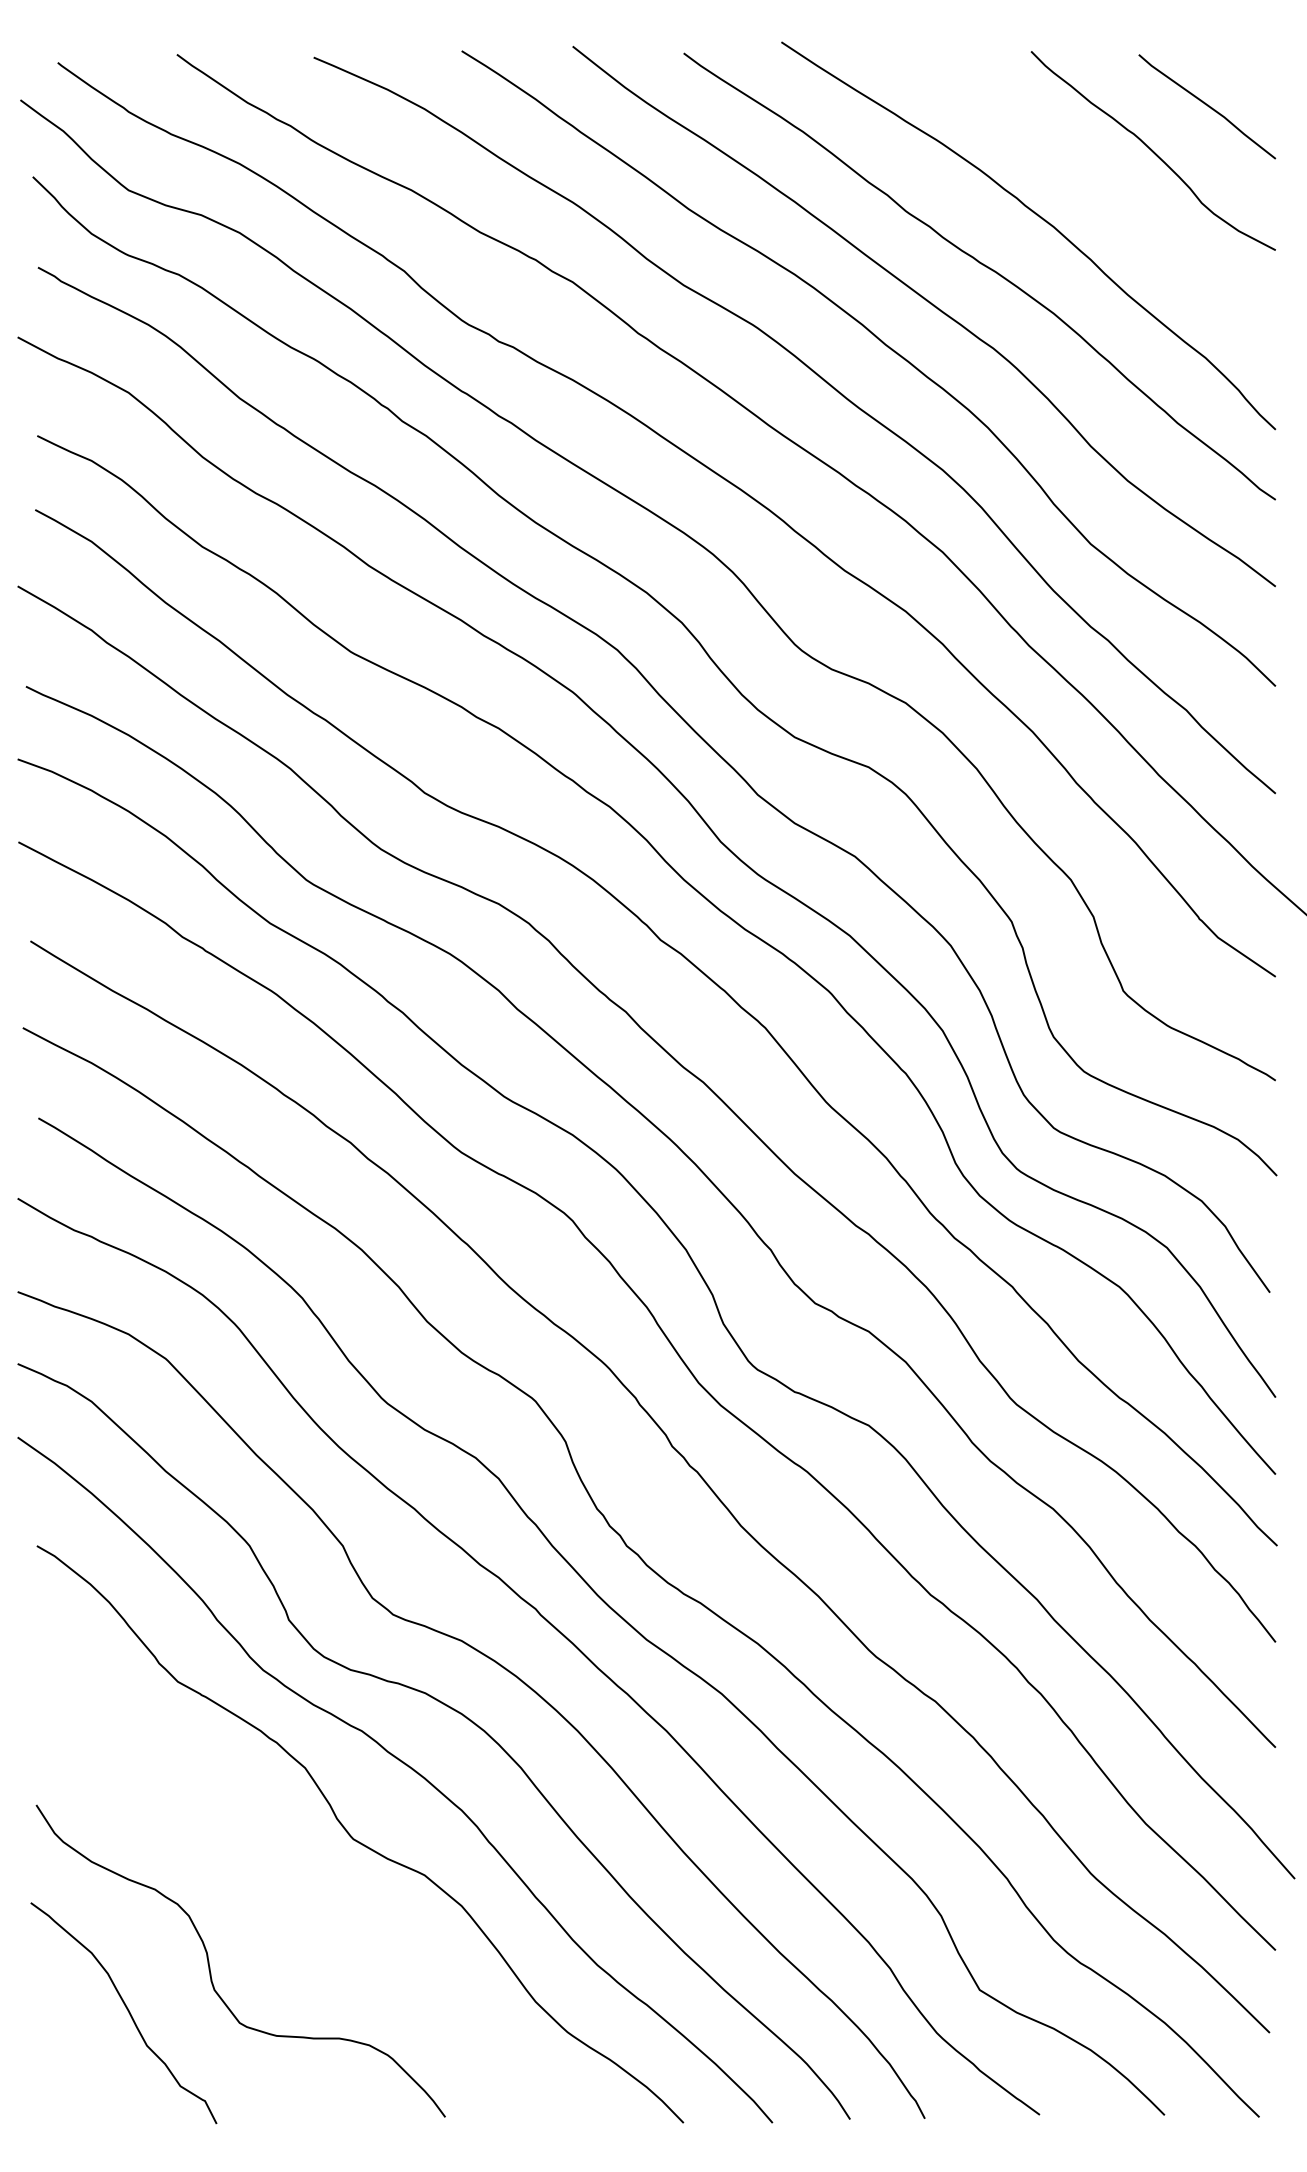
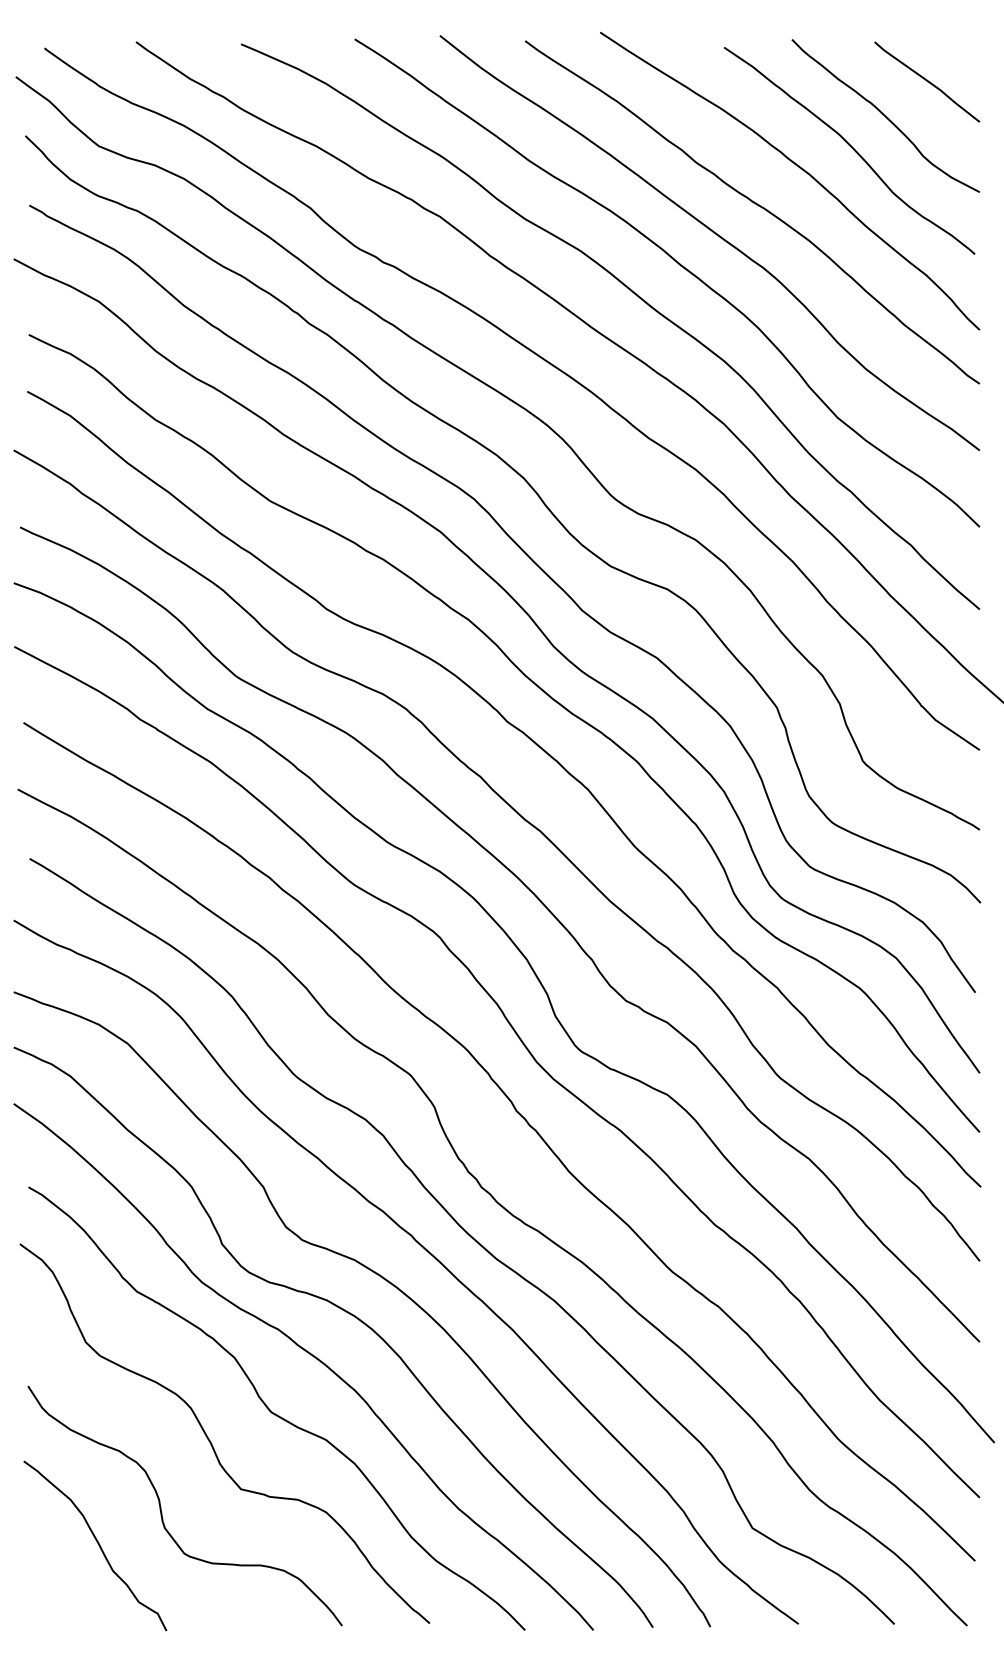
curve: (1108, 192) -> (851, 147), added
curve: (273, 1875) -> (210, 1440), added

